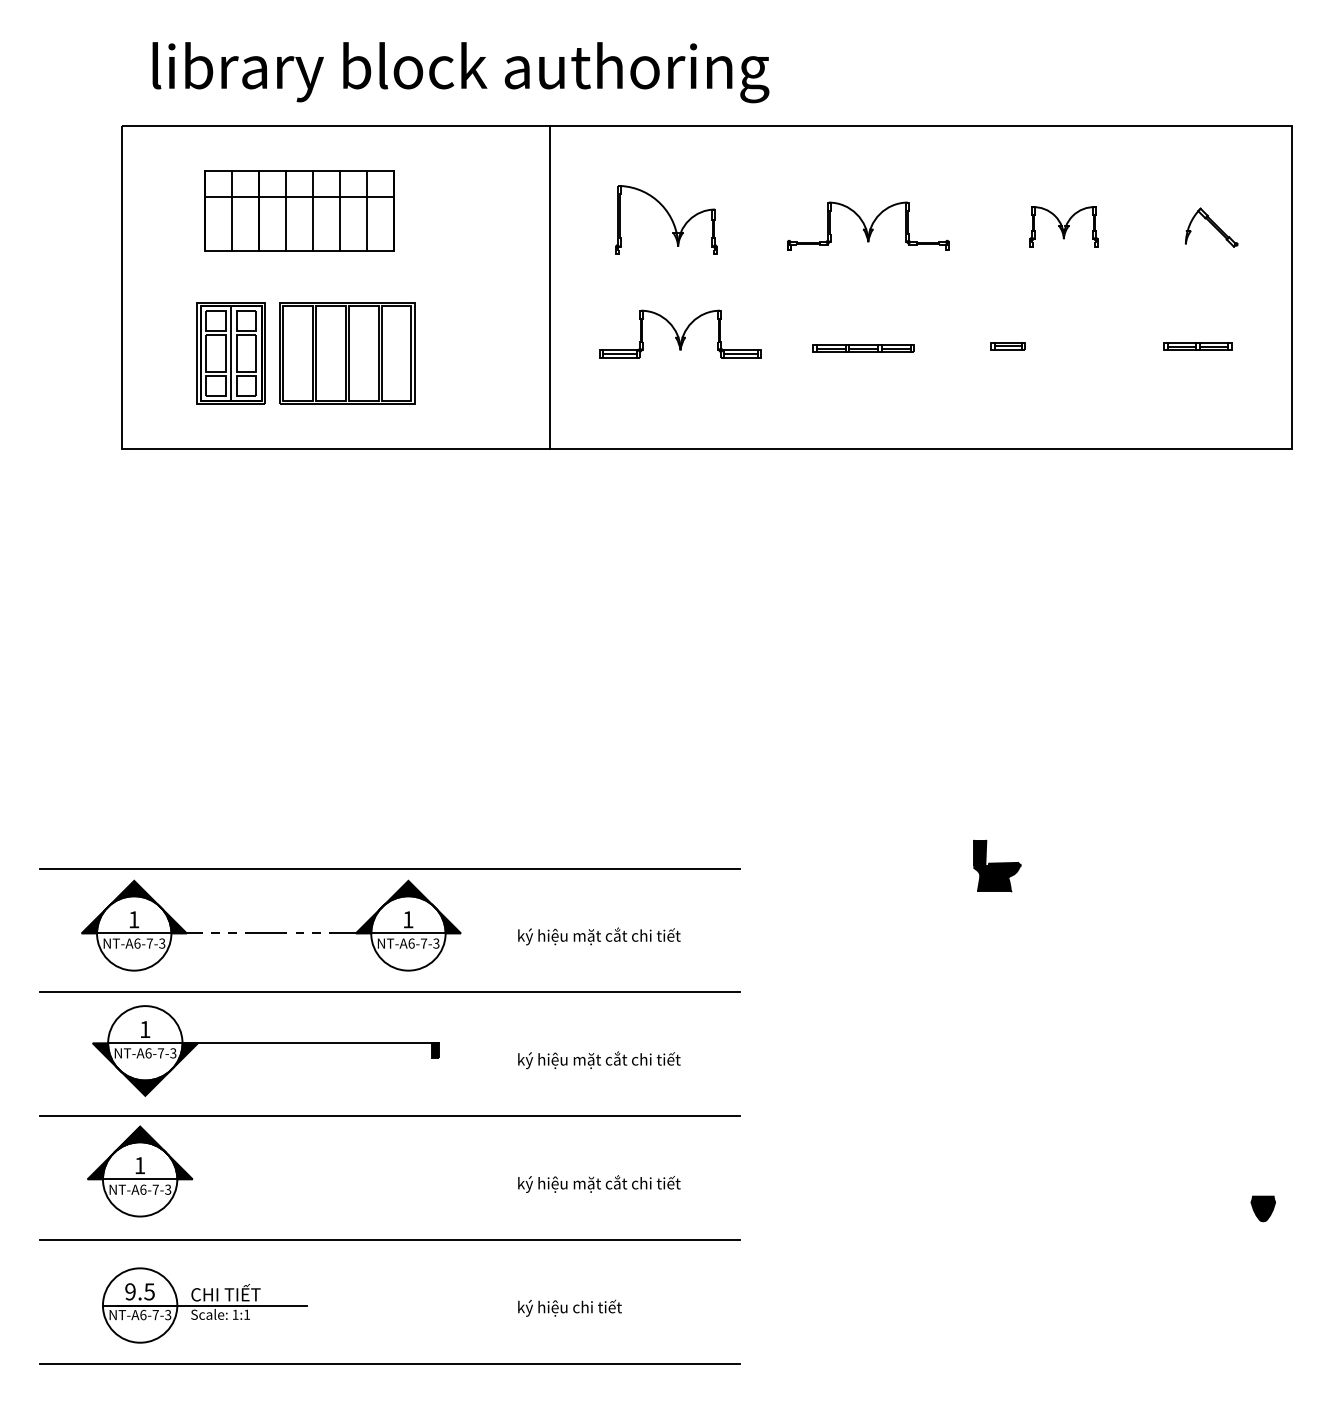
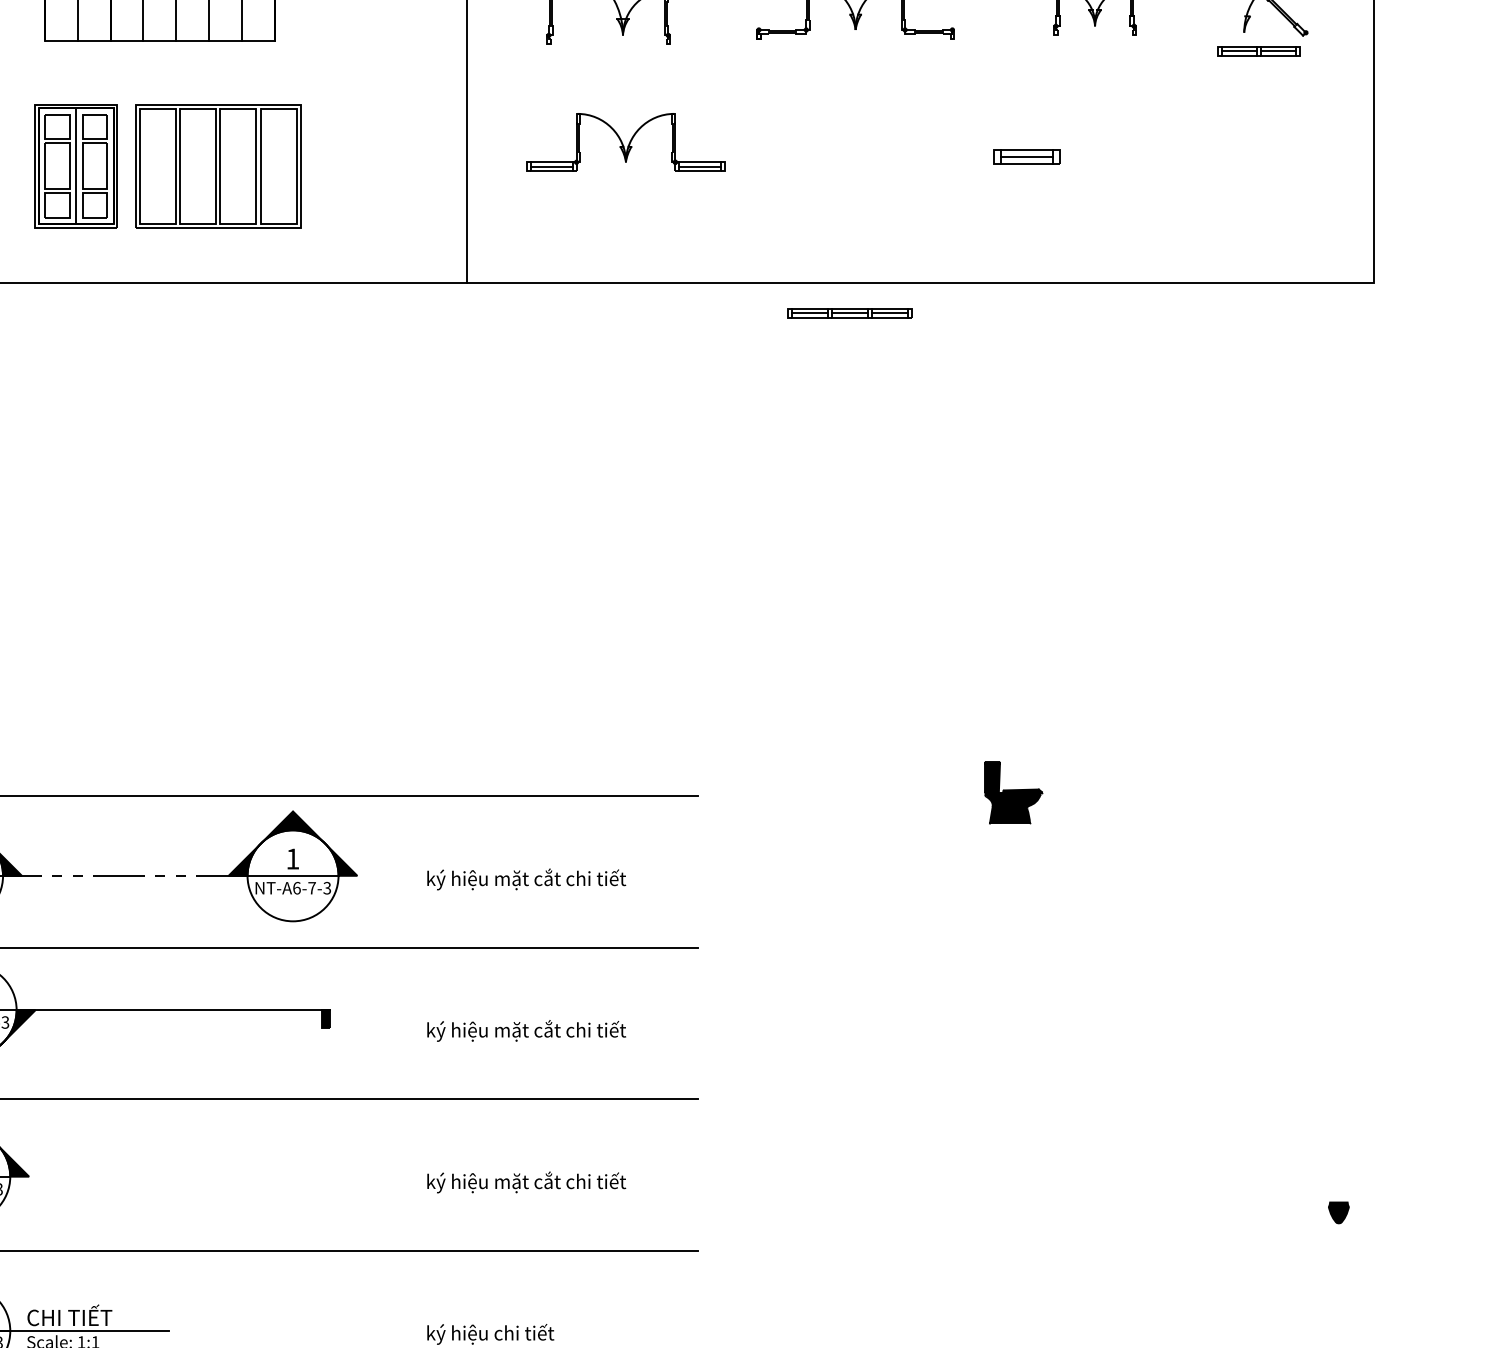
part: (1007, 346) -> (1025, 157), size x1.6
part: (1197, 346) -> (1258, 51), moved
part: (863, 348) -> (849, 313), moved
part: (1262, 1208) -> (1337, 1212), size x0.7

